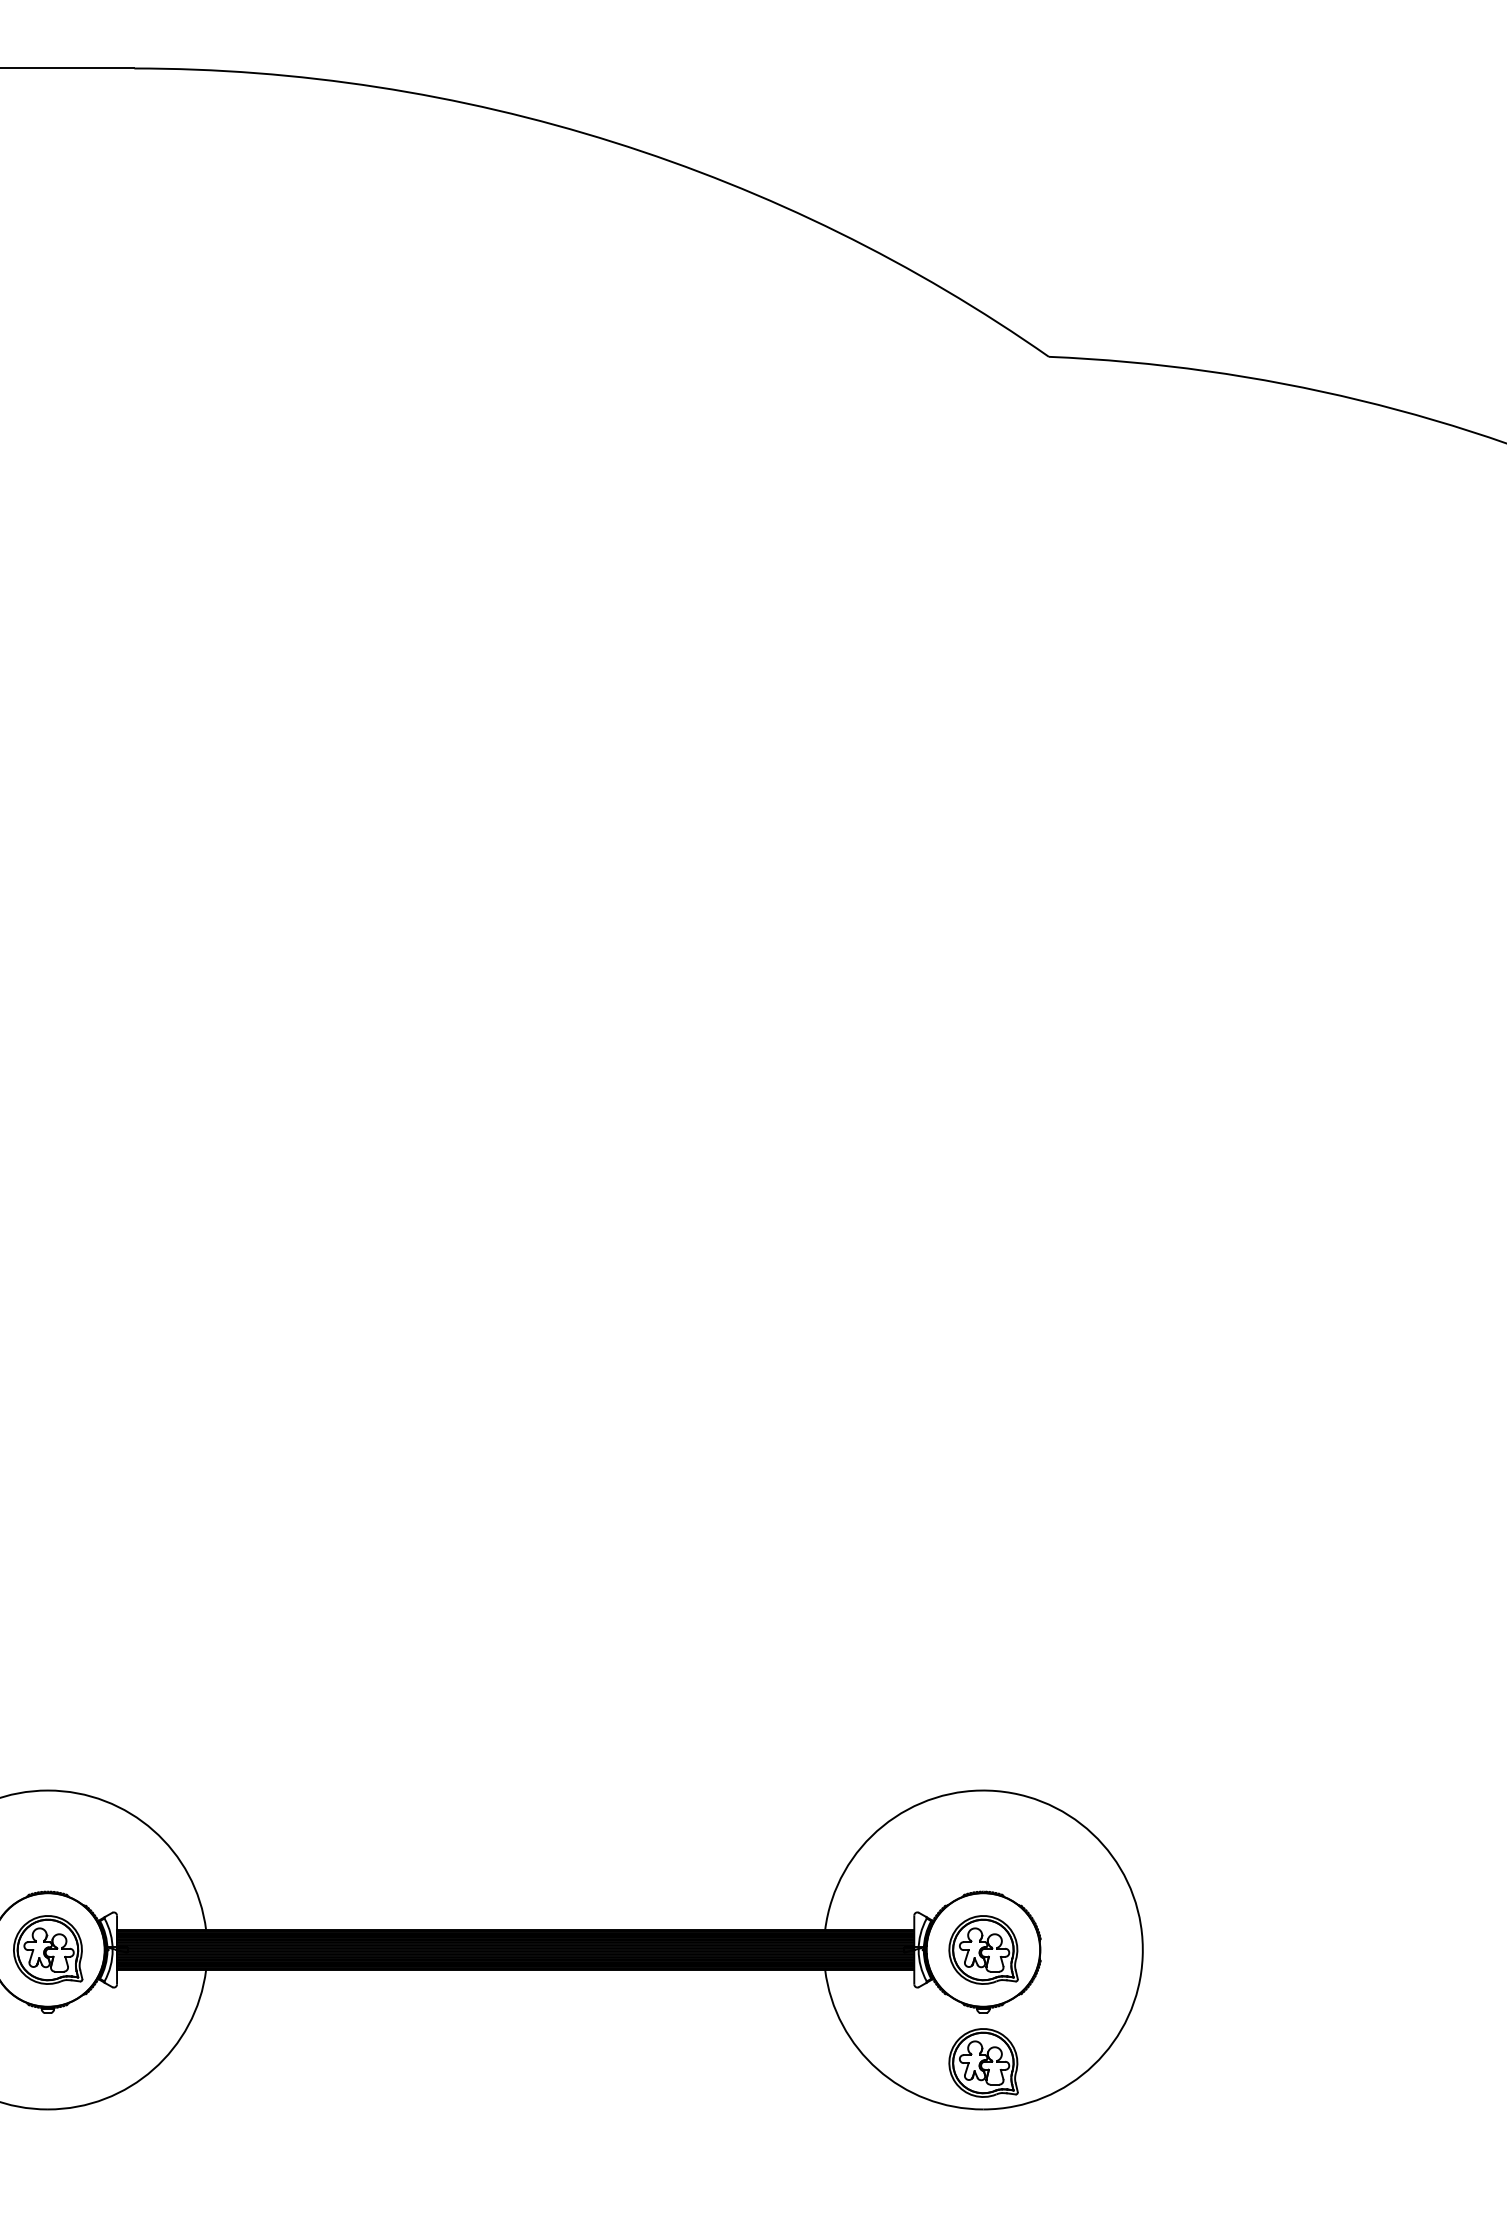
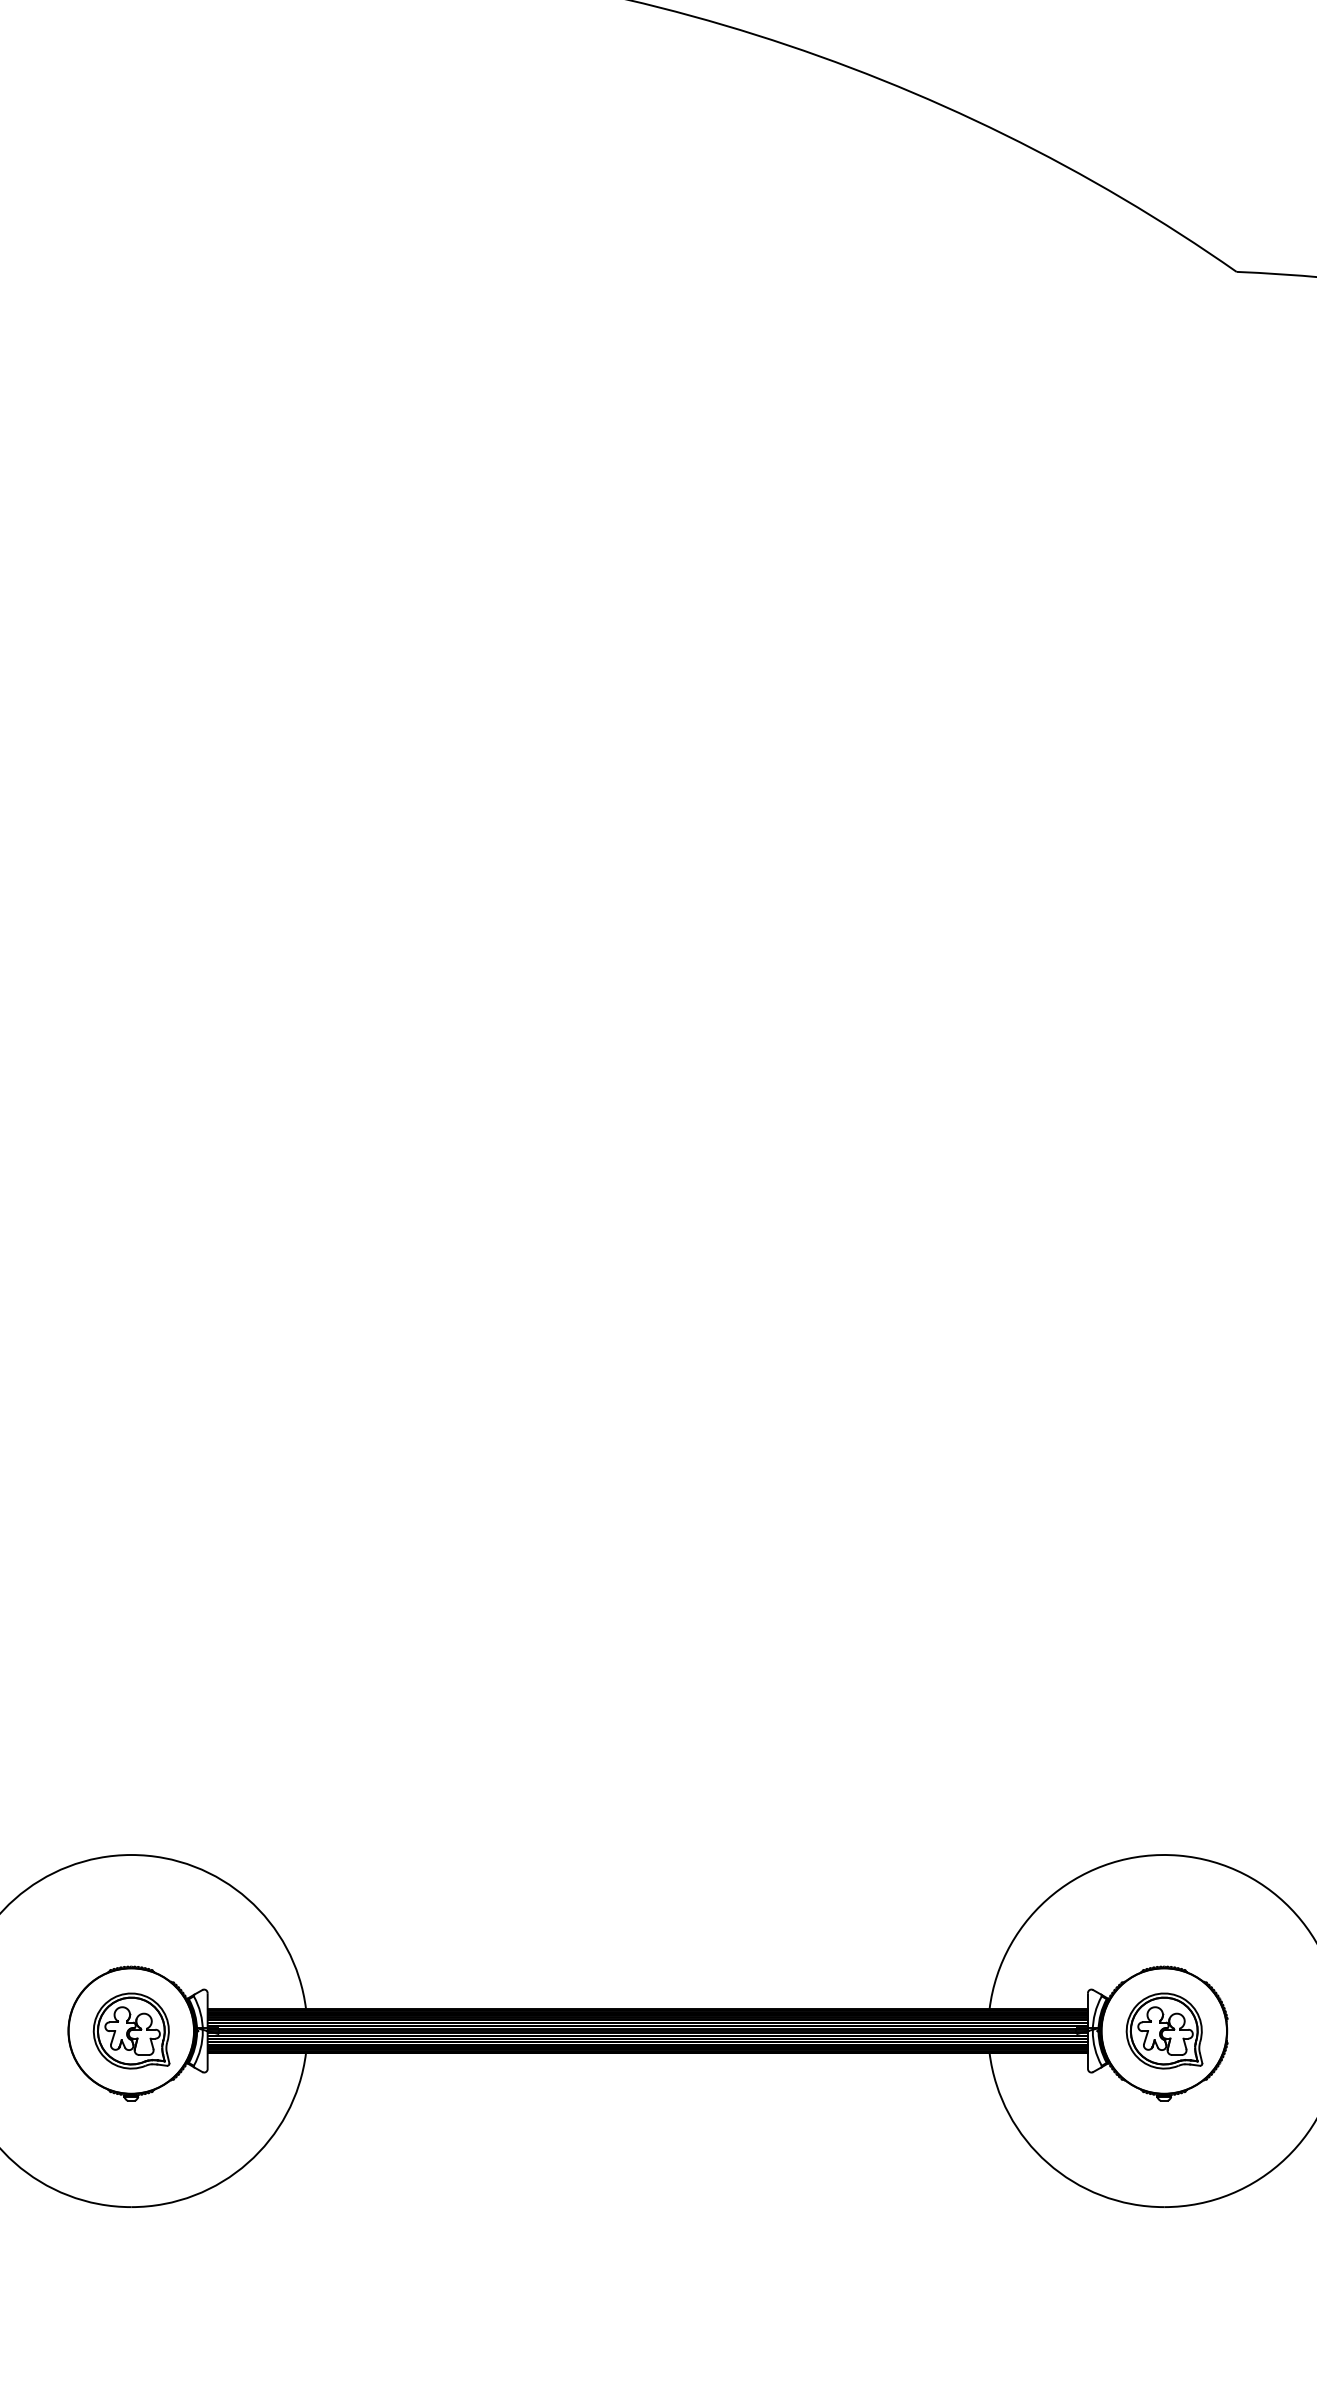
part: (983, 2062) -> (1164, 2155), removed

